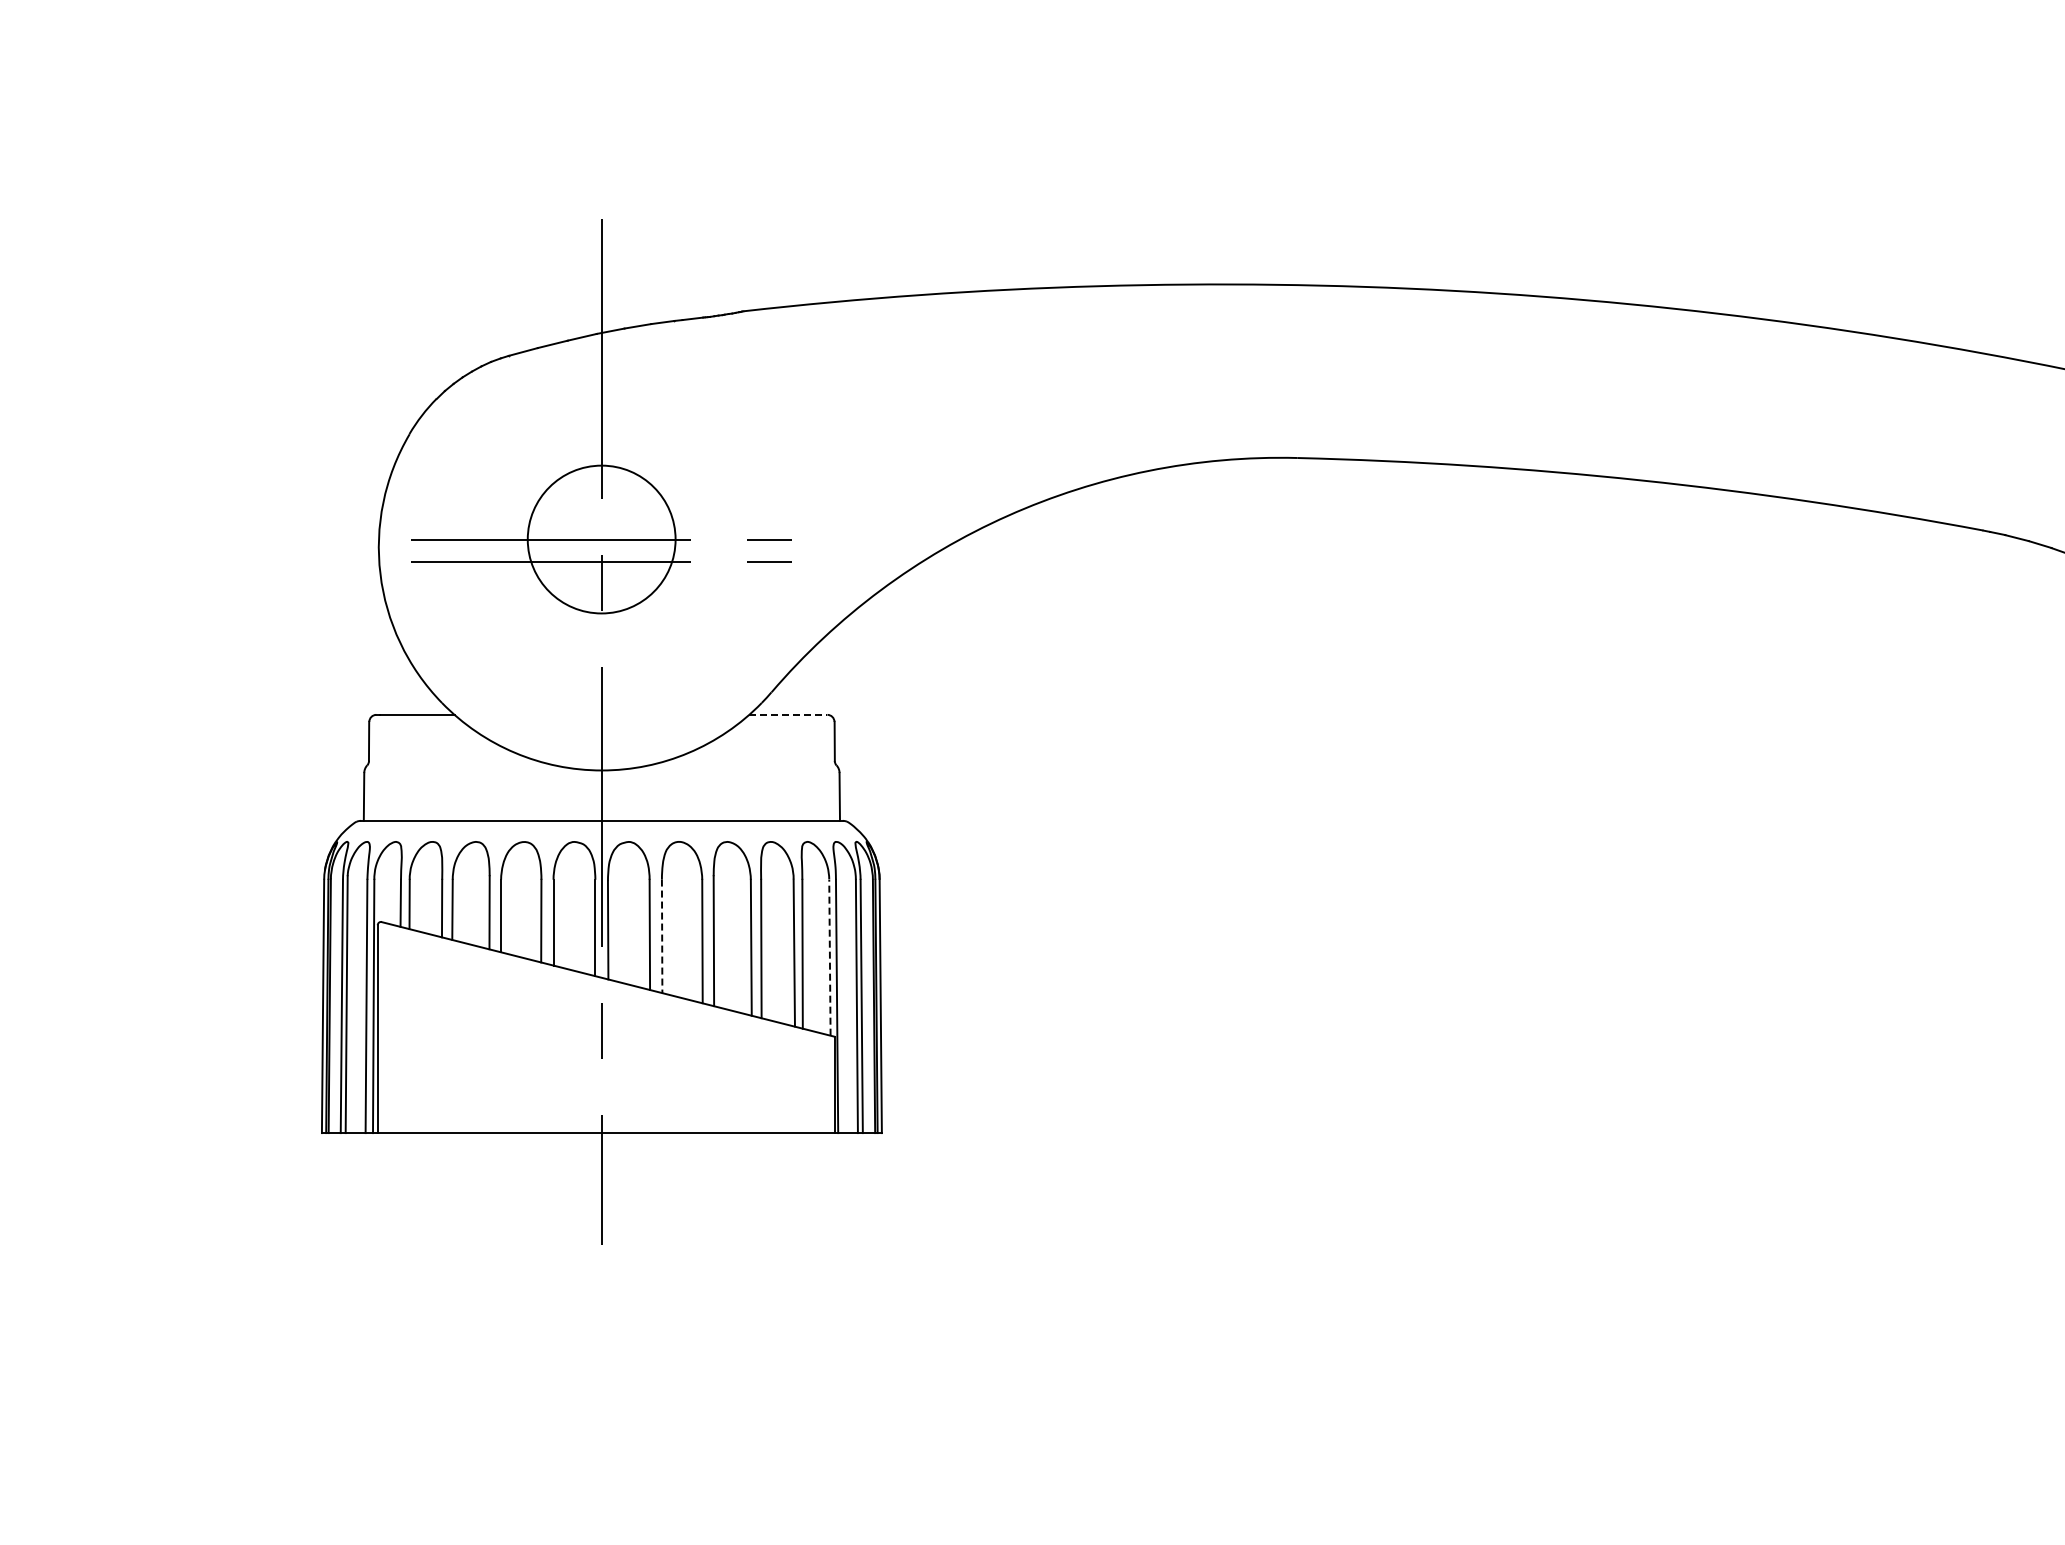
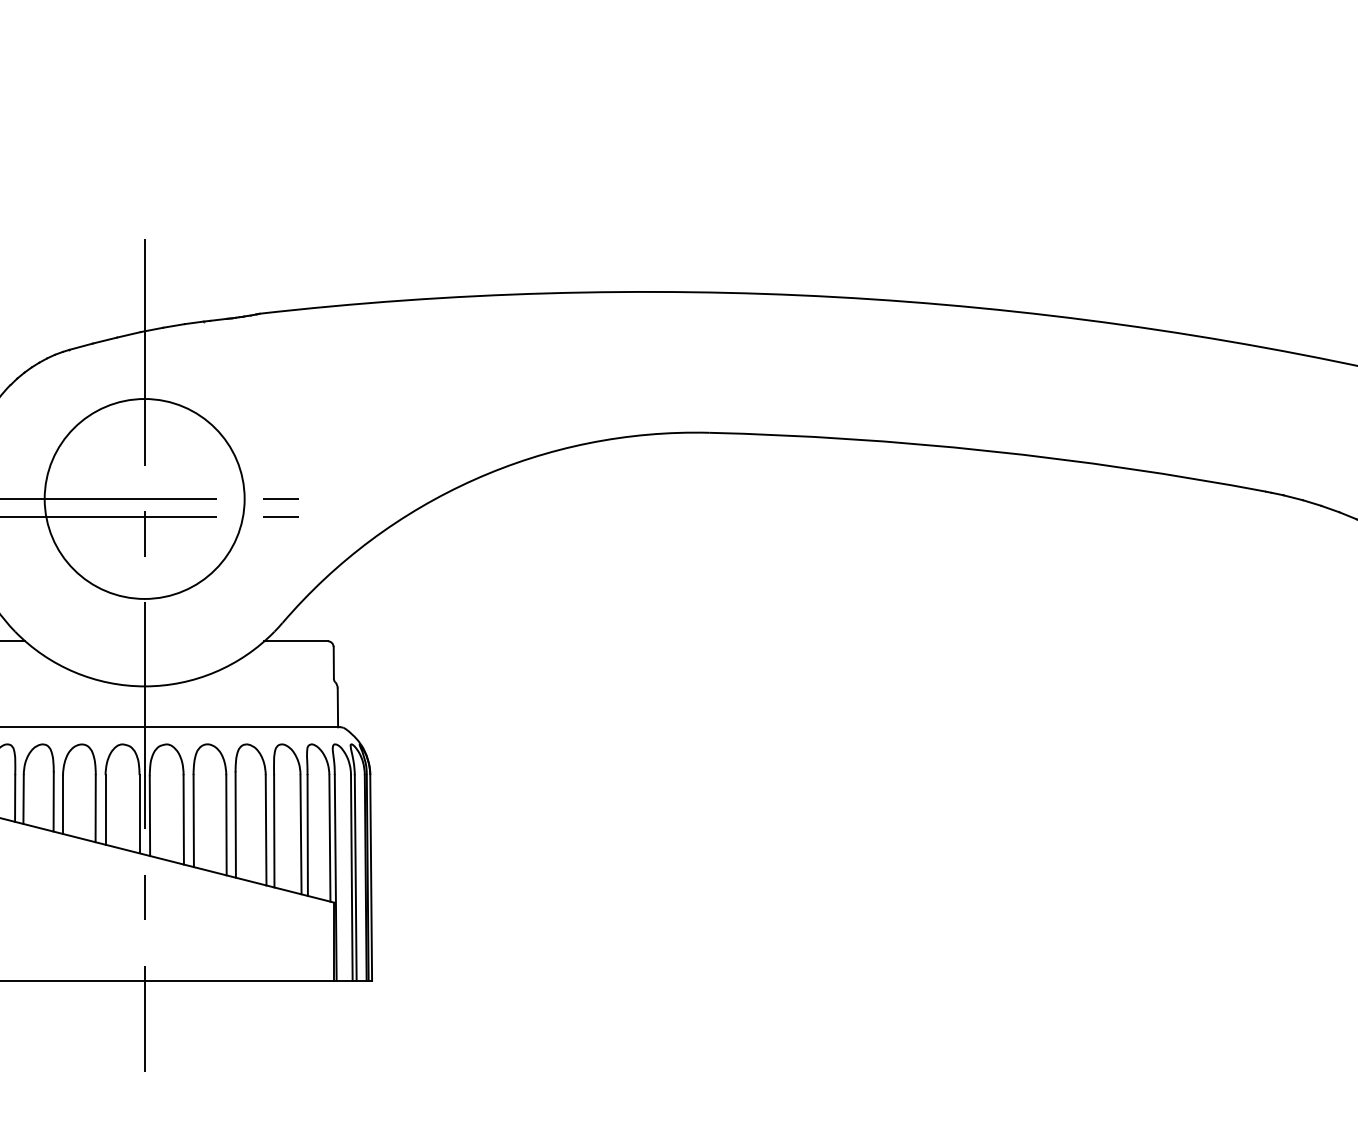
circle: (601, 539) -> (144, 498), size x1.67
line: (788, 714) -> (296, 640), dashed -> solid
line: (662, 936) -> (194, 821), dashed -> solid
line: (829, 957) -> (329, 838), dashed -> solid

